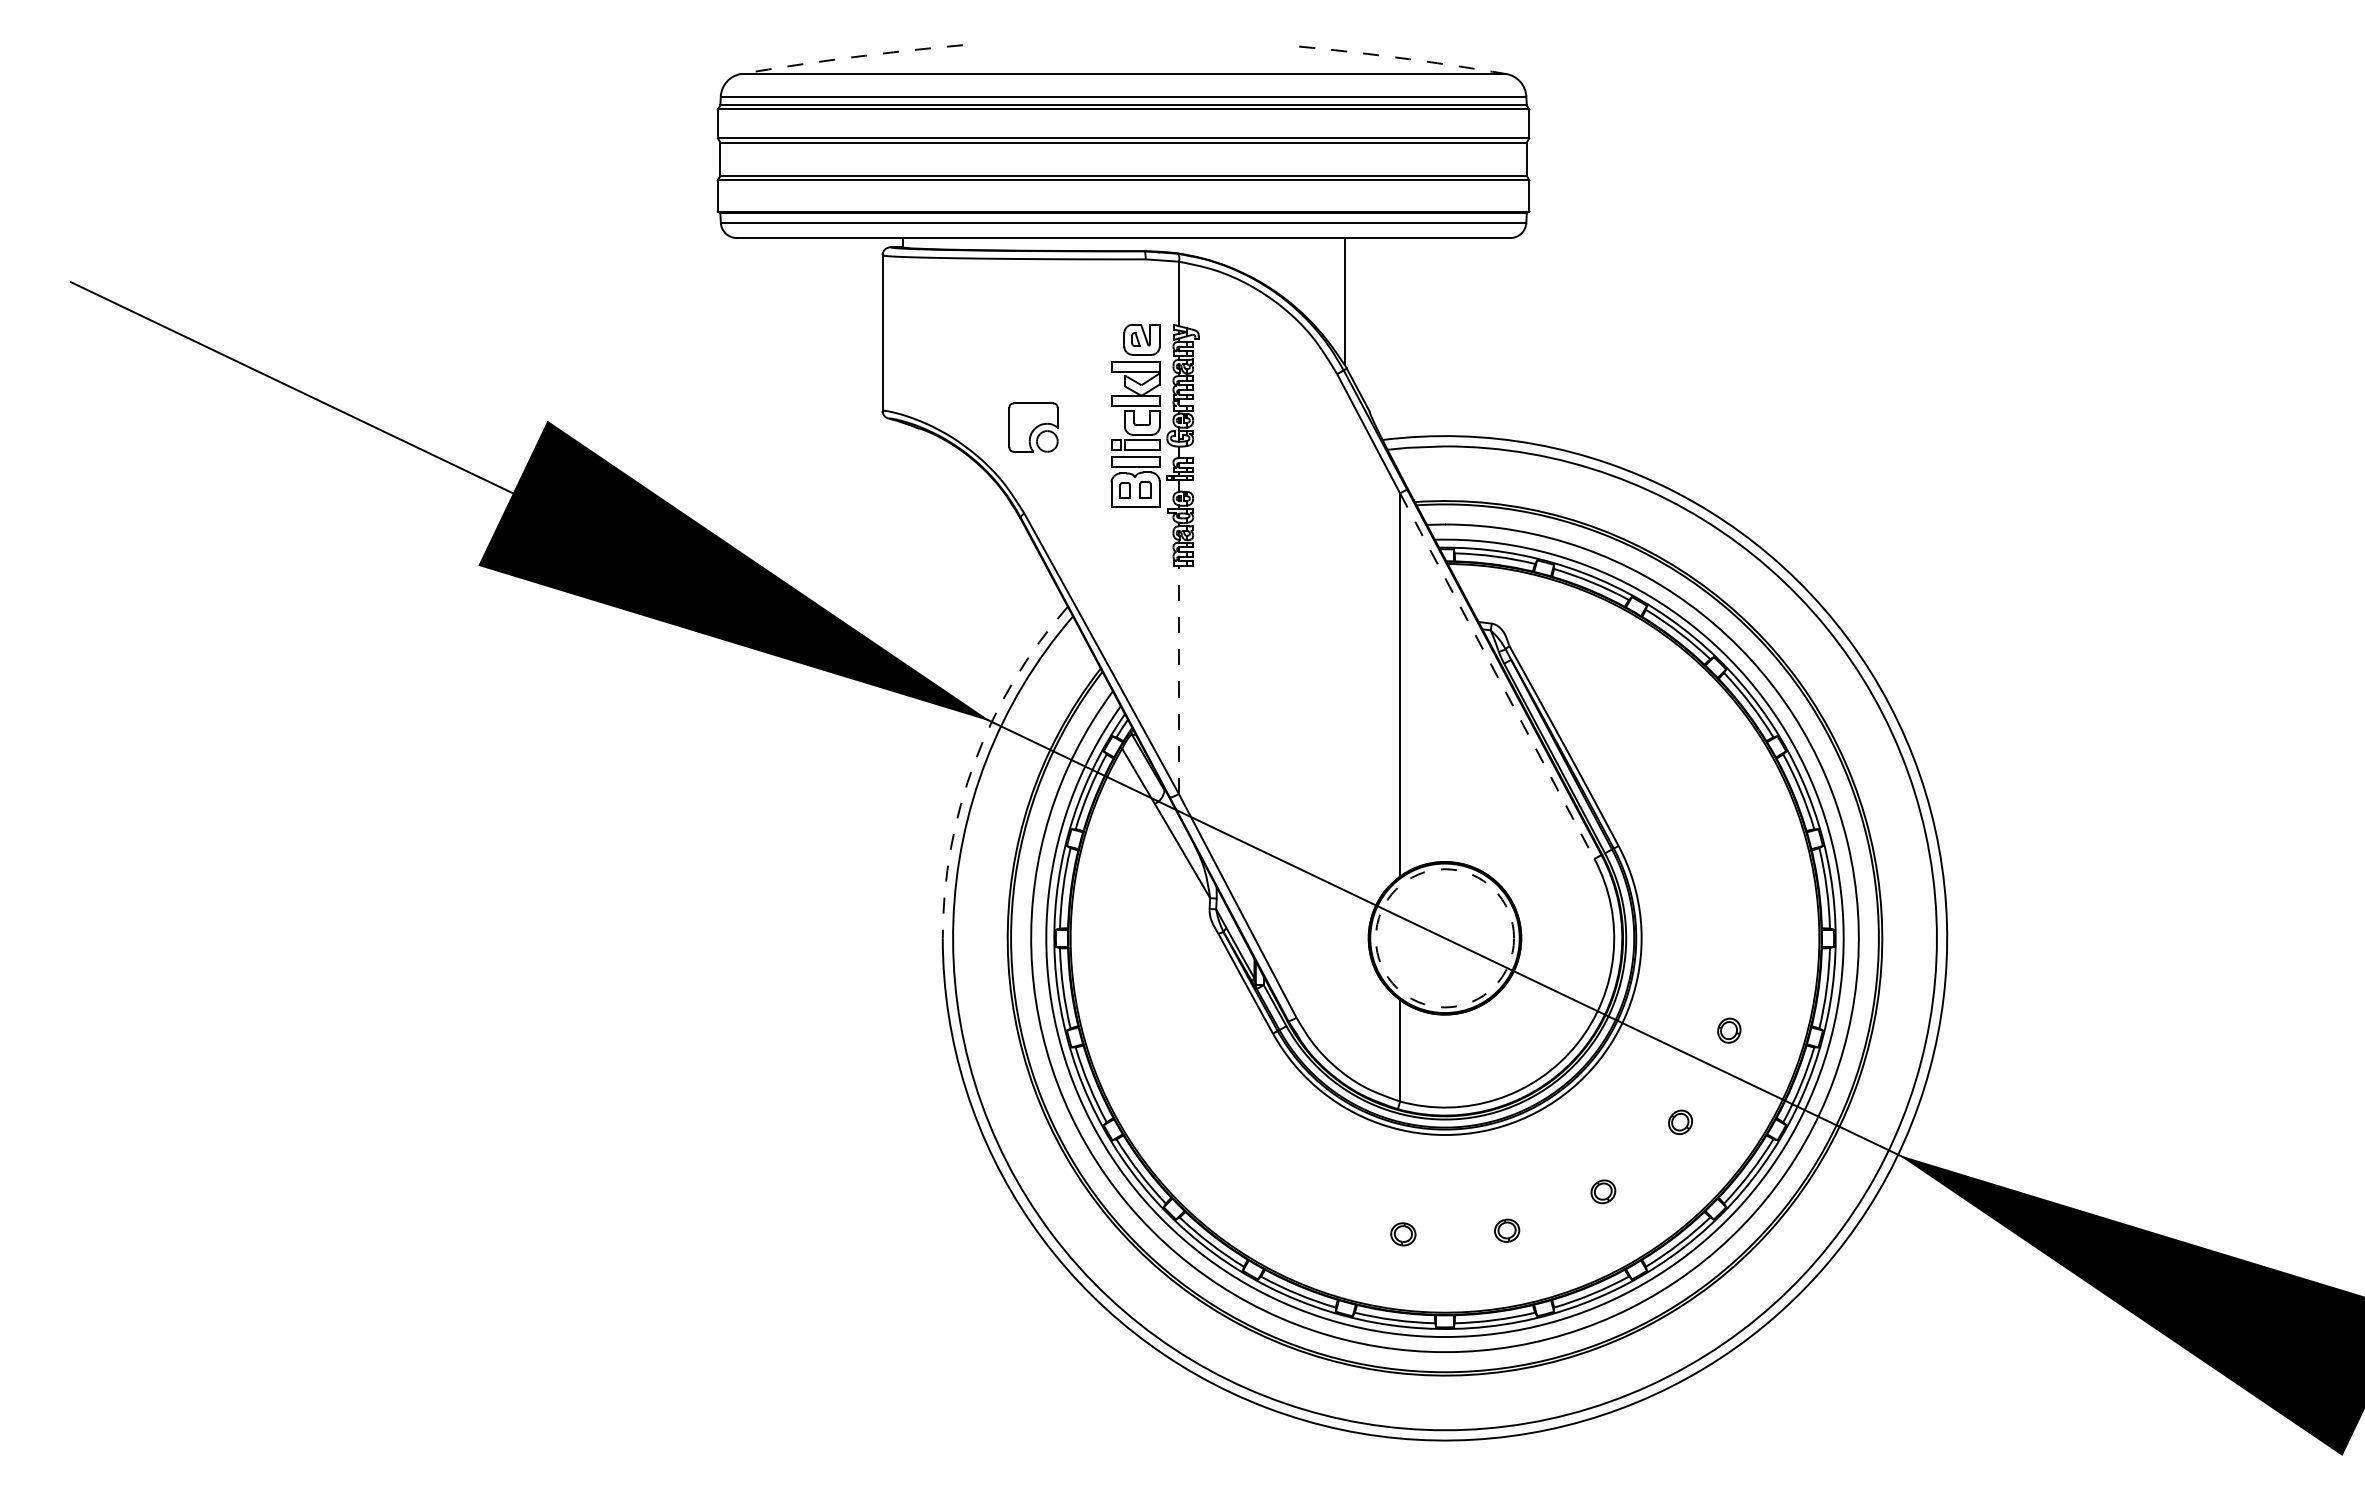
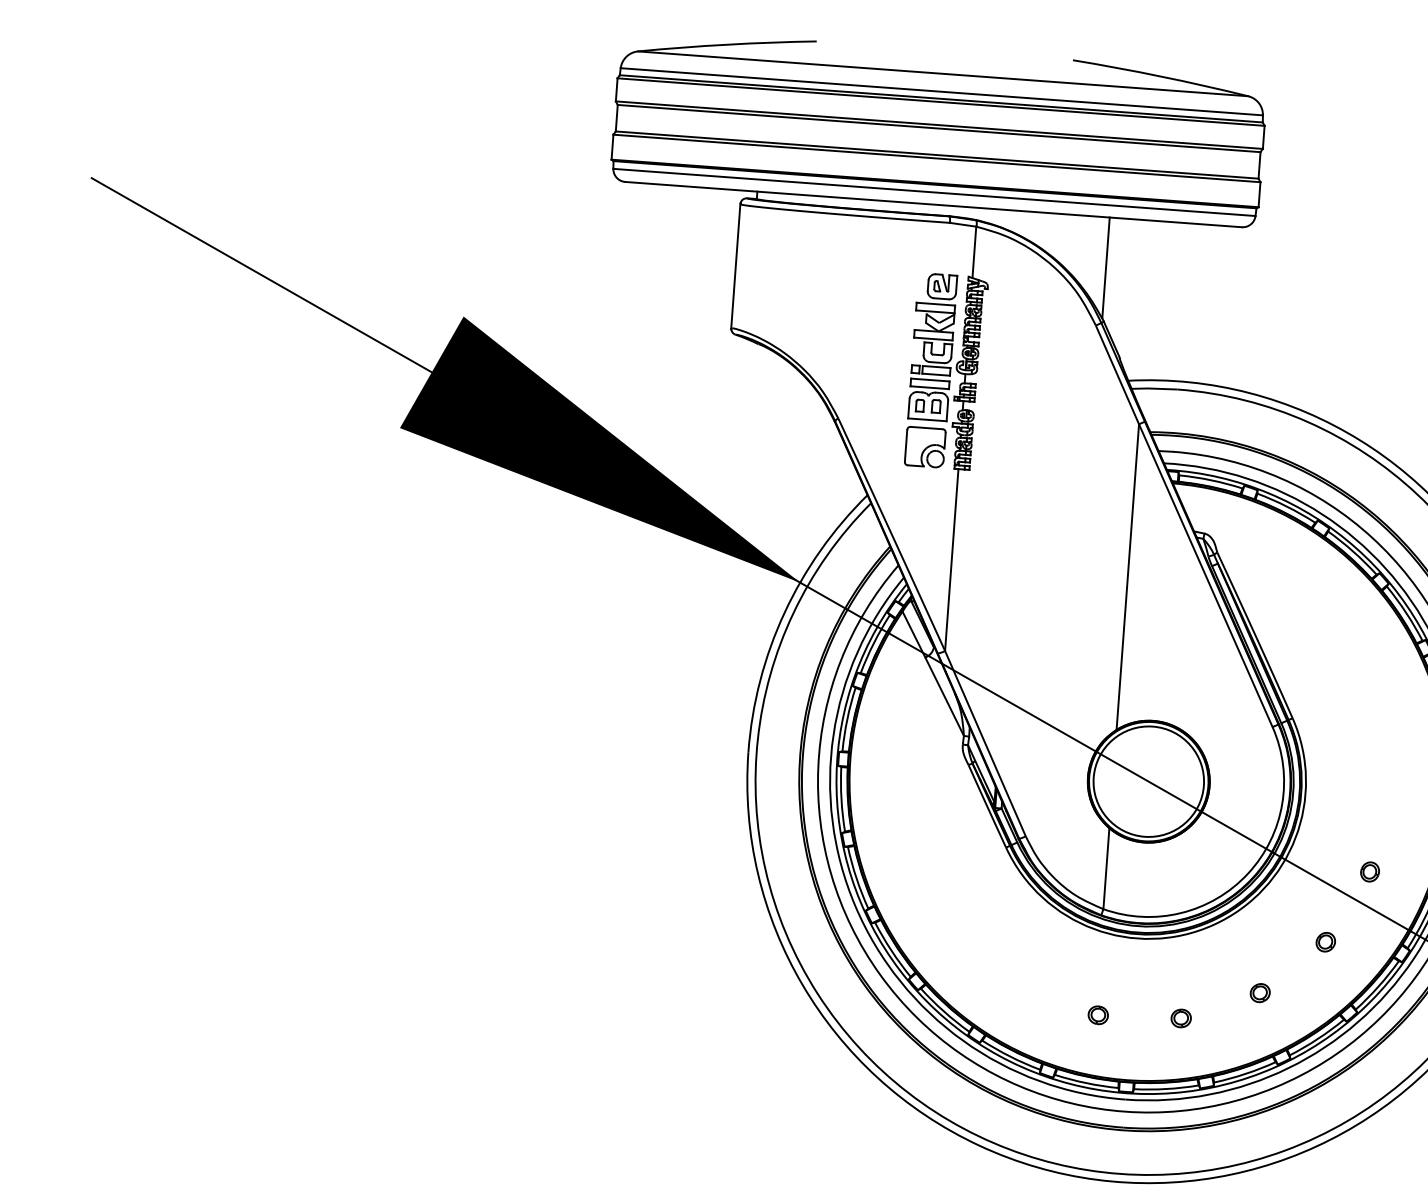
arc: (851, 57) -> (727, 44), dashed -> solid
arc: (1395, 57) -> (1160, 76), dashed -> solid
part: (1033, 427) -> (925, 447), moved
line: (1497, 676) -> (1205, 576), dashed -> solid
line: (1178, 679) -> (951, 559), dashed -> solid
arc: (975, 761) -> (784, 613), dashed -> solid
circle: (1444, 938) -> (1148, 781), dashed -> solid

